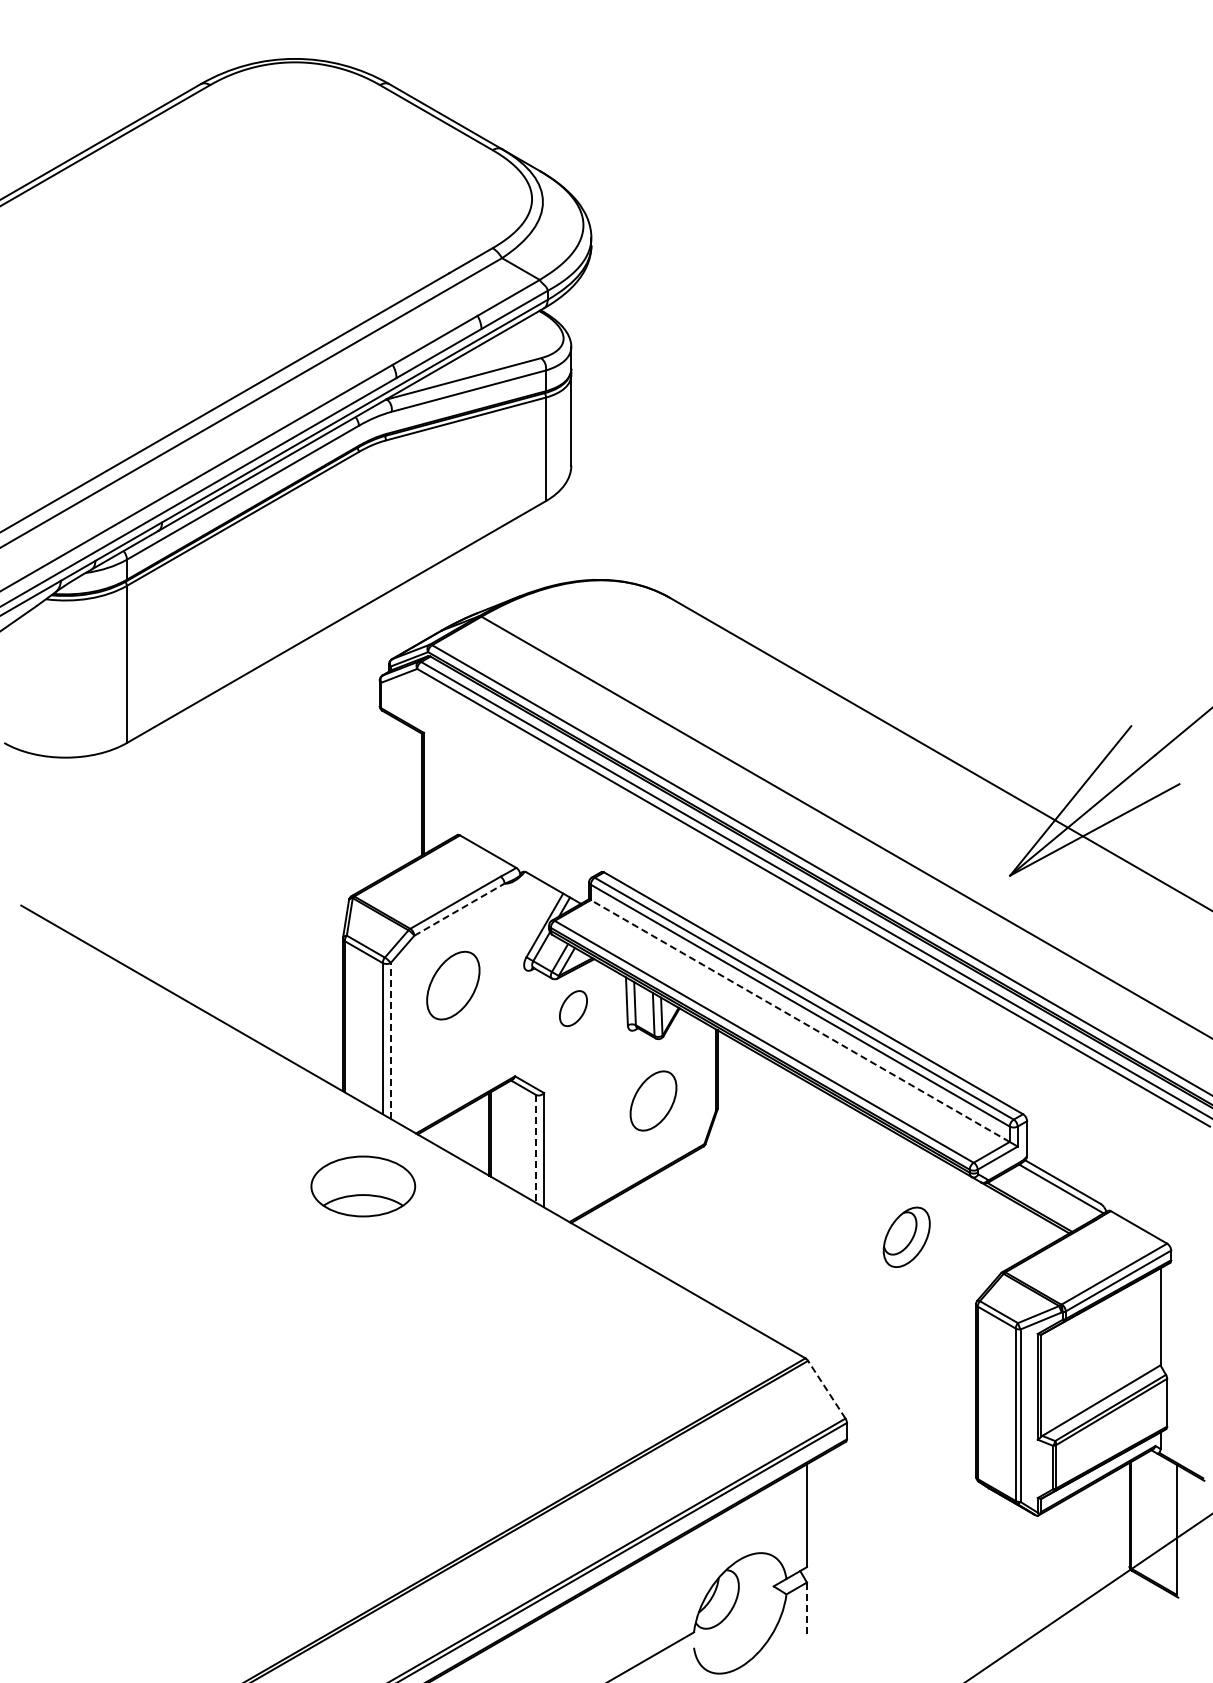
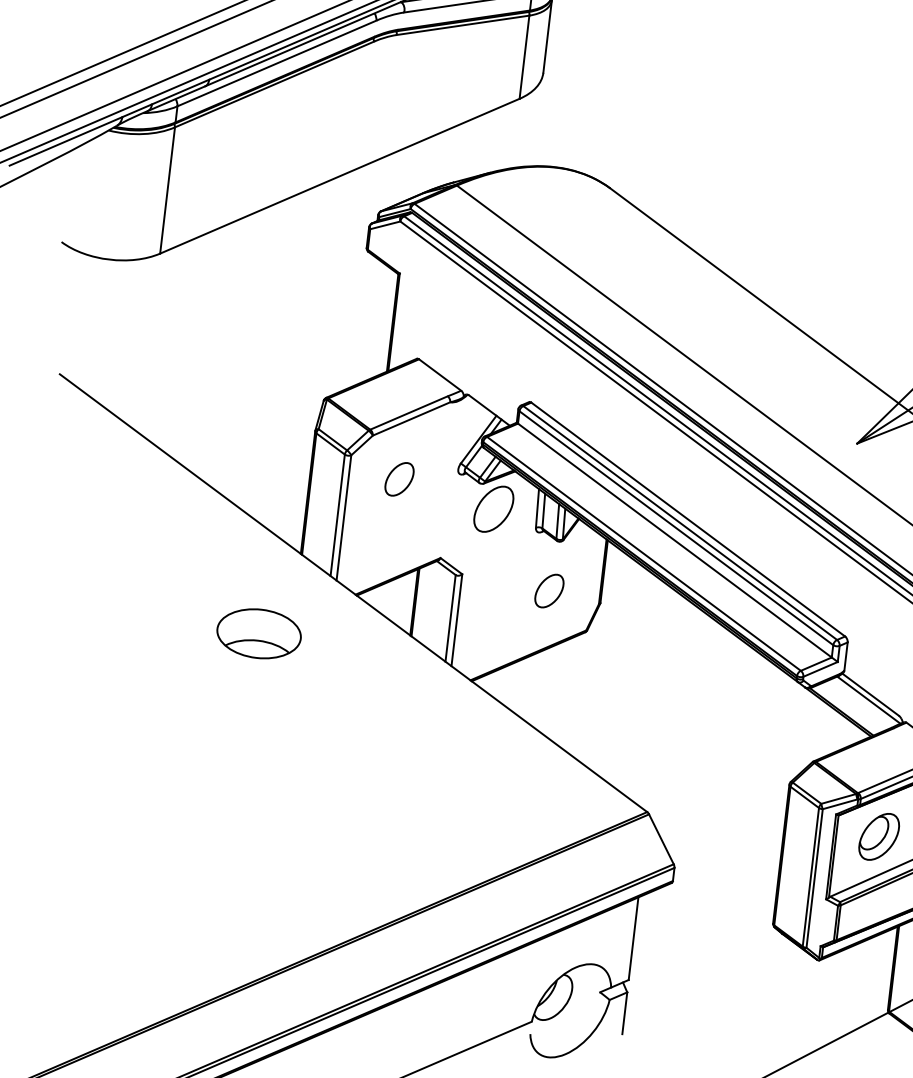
line: (459, 909) -> (411, 418), dashed -> solid
part: (453, 985) -> (399, 479), size x0.62
part: (573, 1008) -> (493, 509), size x1.67
line: (800, 1021) -> (675, 540), dashed -> solid
line: (390, 1040) -> (343, 517), dashed -> solid
part: (653, 1101) -> (549, 591), size x0.71
line: (536, 1148) -> (450, 618), dashed -> solid
part: (363, 1186) -> (259, 633), moved
part: (906, 1236) -> (879, 836), moved
line: (826, 1389) -> (661, 839), dashed -> solid
line: (806, 1609) -> (624, 1013), dashed -> solid

